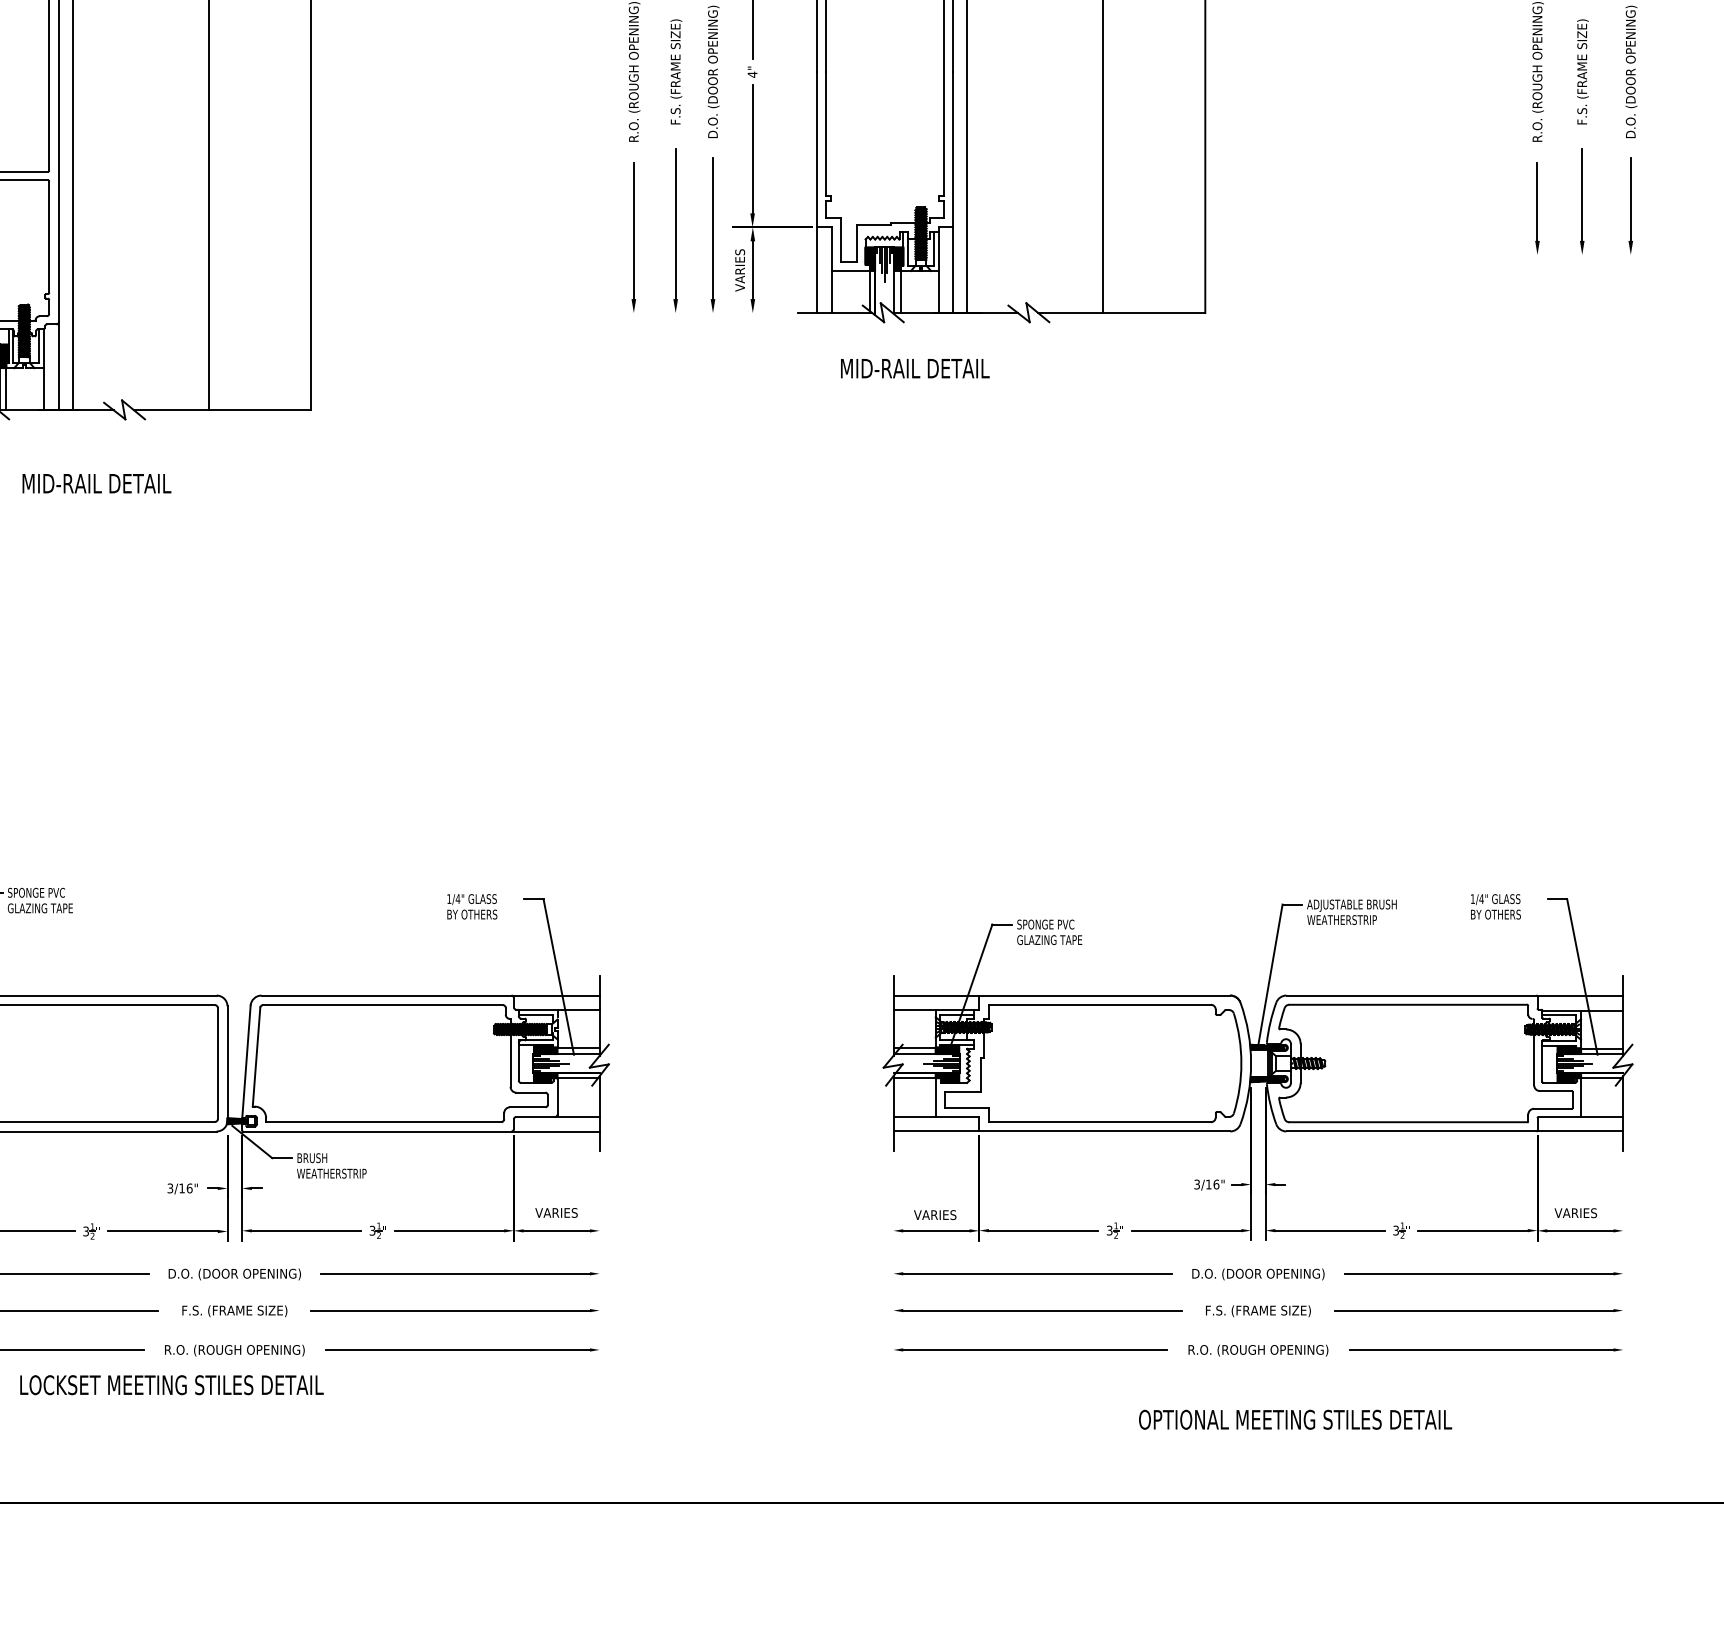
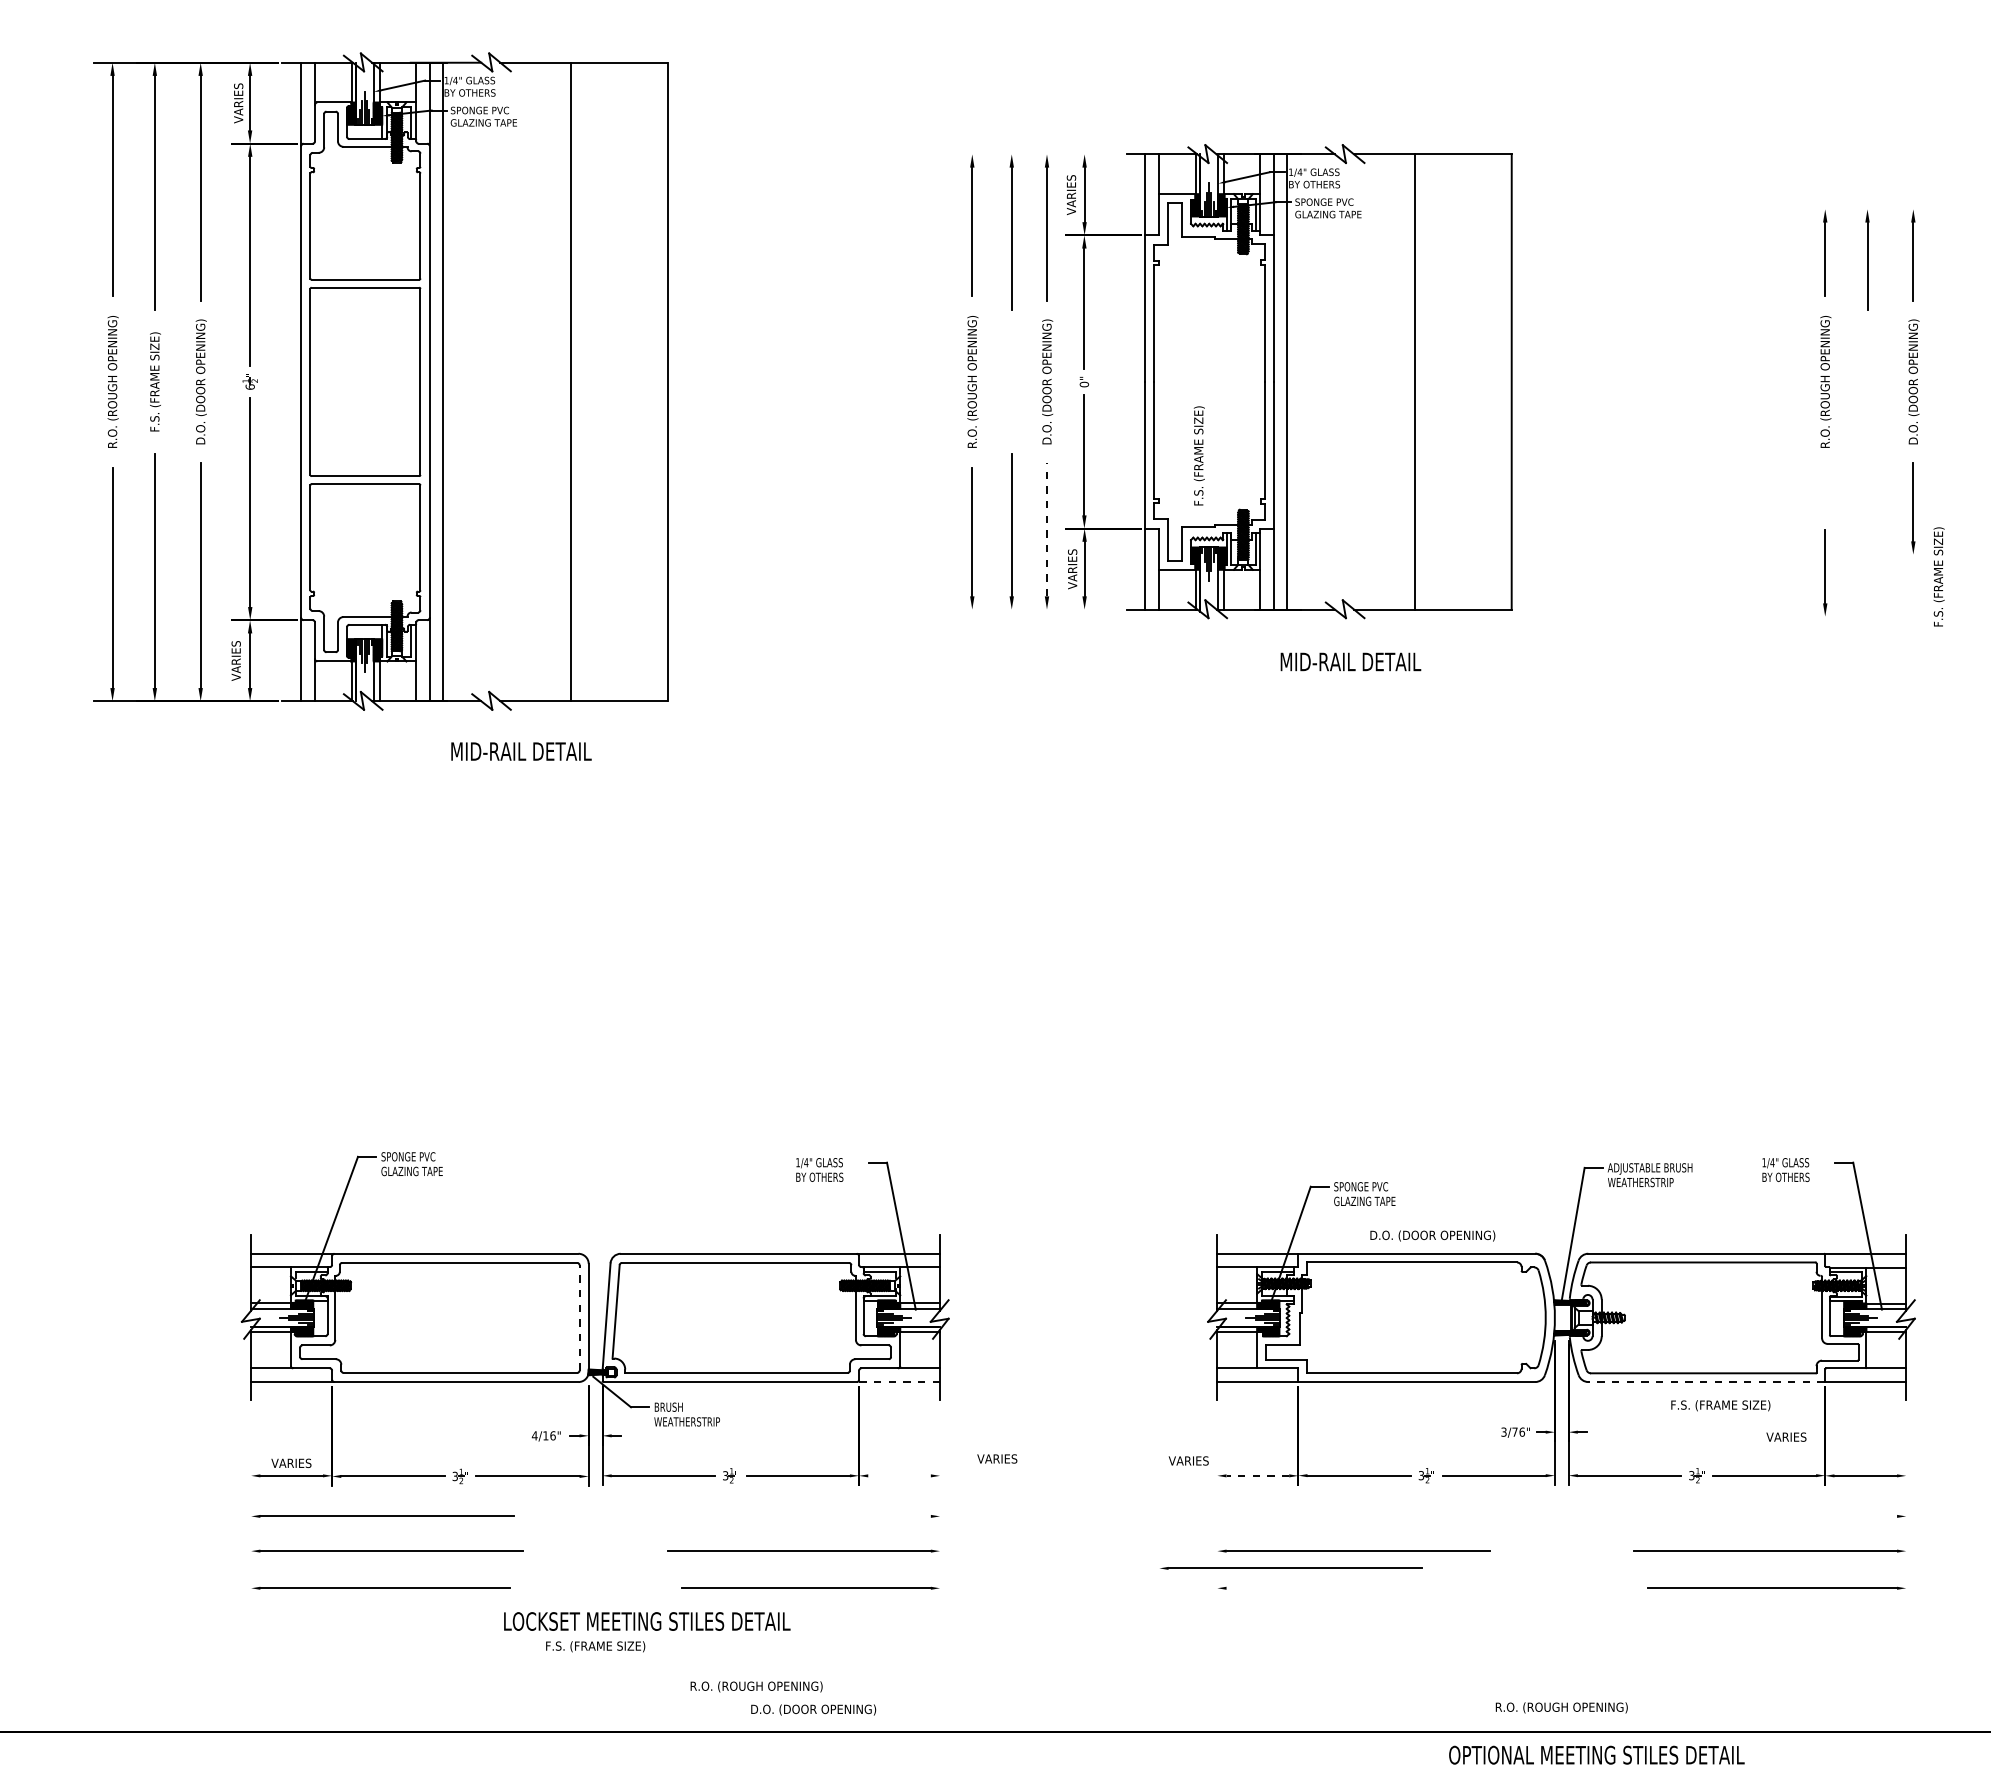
text: (675, 71) -> (1198, 455), moved
text: (1582, 71) -> (1938, 576), moved
text: (752, 74) -> (1084, 384), 4" -> 0"
part: (1582, 200) -> (1867, 503), removed
part: (1537, 208) -> (1825, 572), moved
line: (712, 228) -> (1046, 529), solid -> dashed
text: (914, 368) -> (1350, 661), moved
text: (96, 483) -> (521, 751), moved
line: (217, 1063) -> (579, 1317), solid -> dashed
line: (555, 1131) -> (898, 1382), solid -> dashed
line: (1410, 1131) -> (1705, 1382), solid -> dashed
text: (1208, 1183) -> (1514, 1431), 3/16" -> 3/76"
text: (170, 1188) -> (534, 1435), 3/16" -> 4/16"
text: (556, 1212) -> (997, 1458), moved
text: (1575, 1212) -> (1786, 1436), moved
text: (934, 1214) -> (1188, 1460), moved
line: (556, 1230) -> (899, 1475), removed
line: (936, 1230) -> (1257, 1475), solid -> dashed
text: (234, 1273) -> (813, 1709), moved
line: (455, 1273) -> (803, 1516), removed
line: (1033, 1273) -> (1291, 1568), moved
text: (1258, 1273) -> (1432, 1235), moved
line: (1479, 1273) -> (1770, 1516), removed
text: (234, 1310) -> (595, 1646), moved
text: (1258, 1310) -> (1720, 1405), moved
text: (234, 1350) -> (756, 1686), moved
line: (1034, 1350) -> (1350, 1588), removed
text: (1258, 1350) -> (1561, 1707), moved
text: (172, 1385) -> (647, 1621), moved
text: (1295, 1419) -> (1596, 1754), moved

